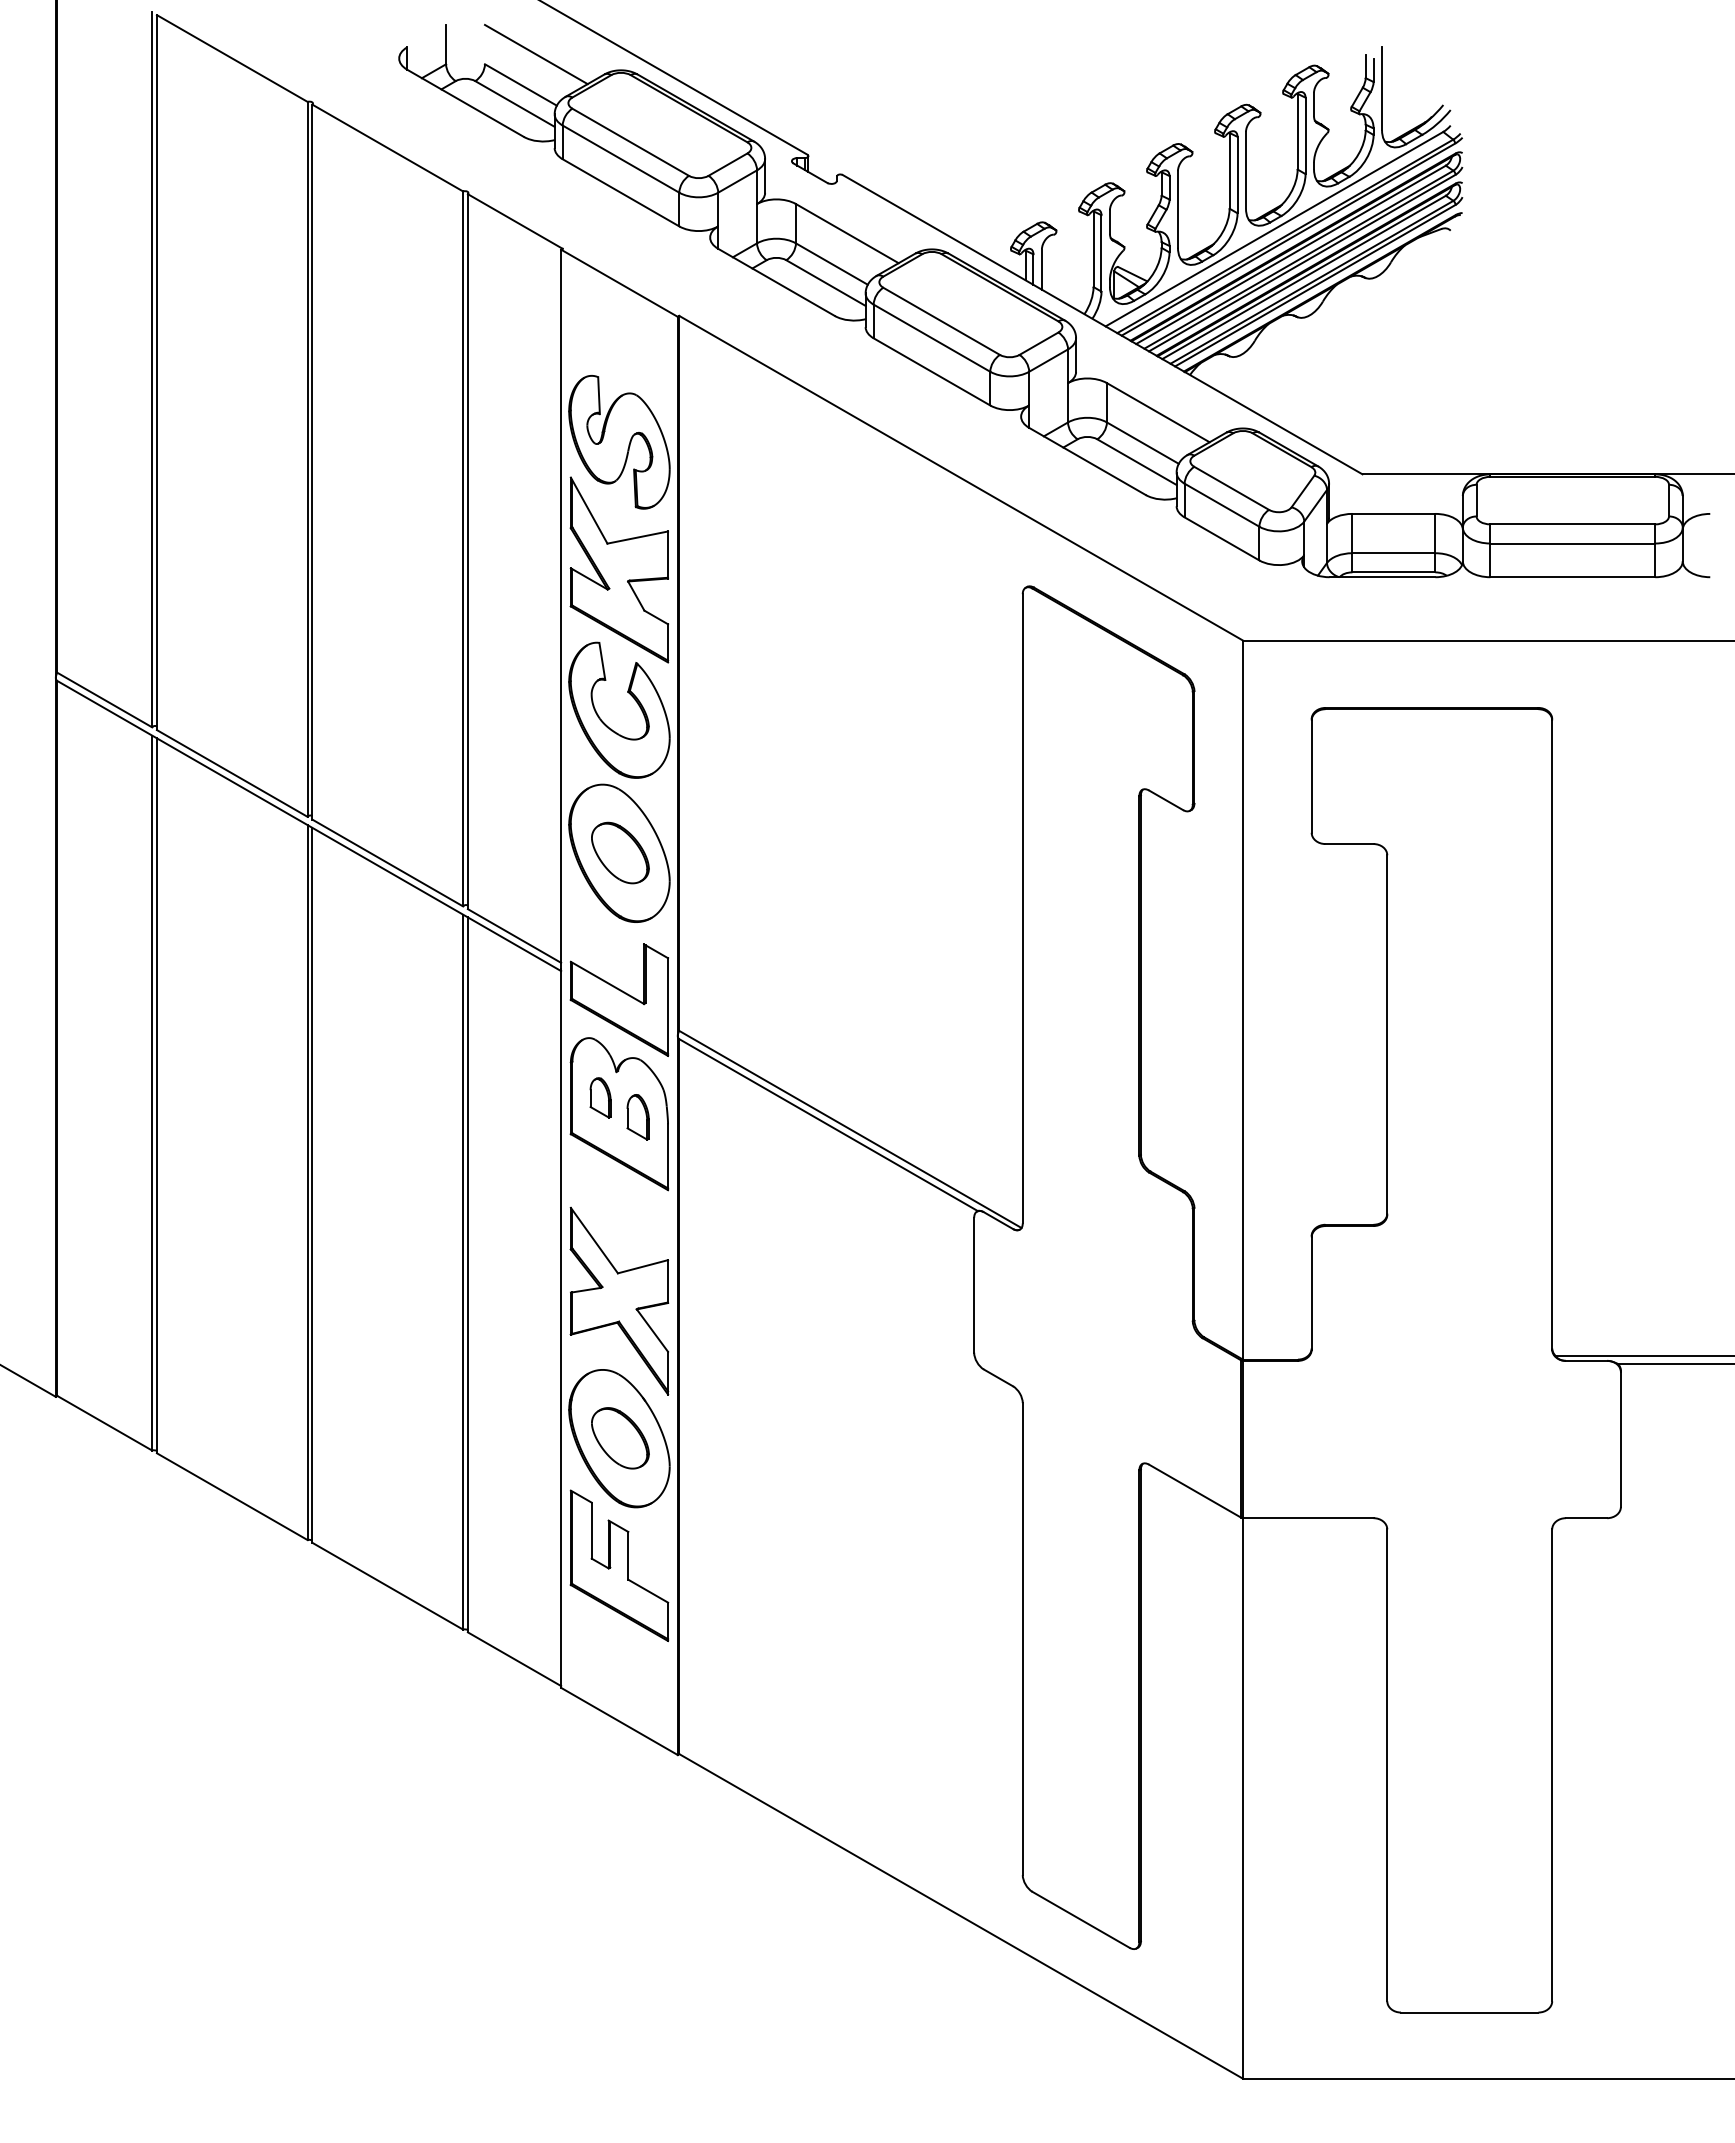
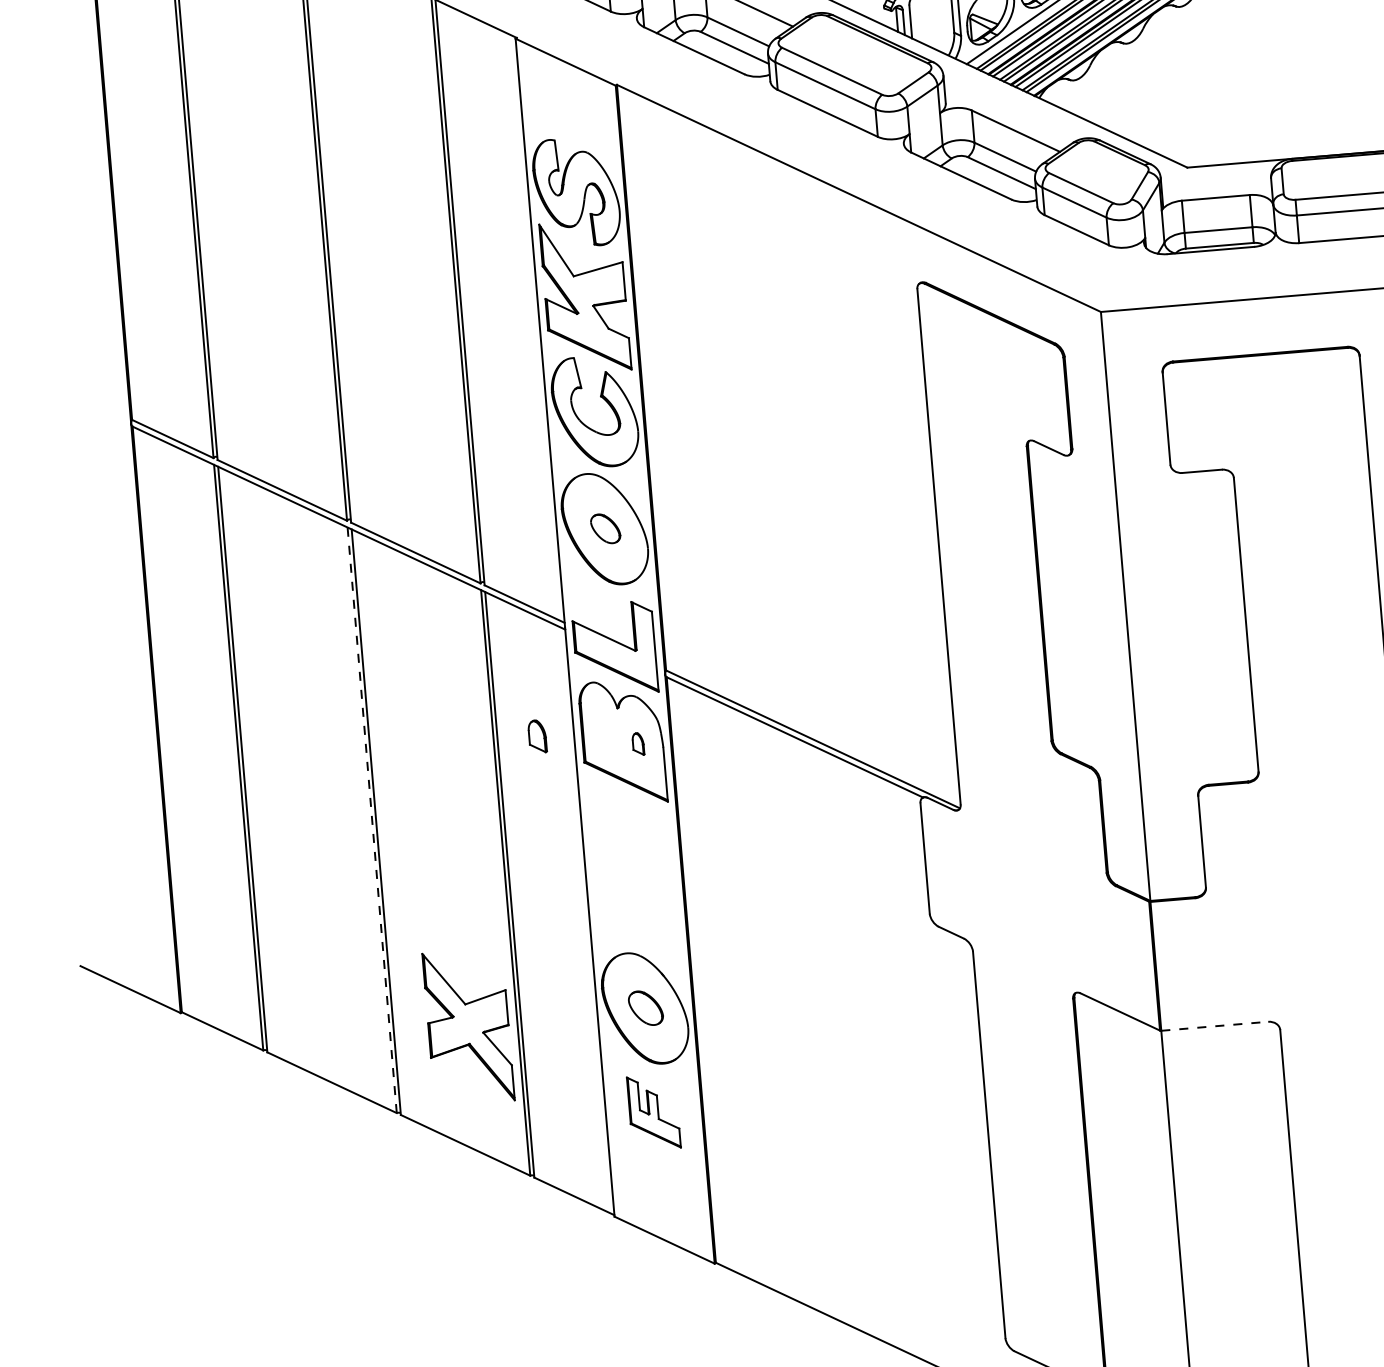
part: (620, 852) -> (605, 528), size x0.6
part: (600, 1097) -> (537, 736), moved
part: (637, 1117) -> (637, 744), size x0.6
line: (307, 1182) -> (372, 820), solid -> dashed
part: (619, 1300) -> (468, 1026), moved
part: (620, 1438) -> (645, 1008), size x0.7
line: (1308, 1518) -> (1214, 1026), solid -> dashed
part: (619, 1565) -> (653, 1112), size x0.6

